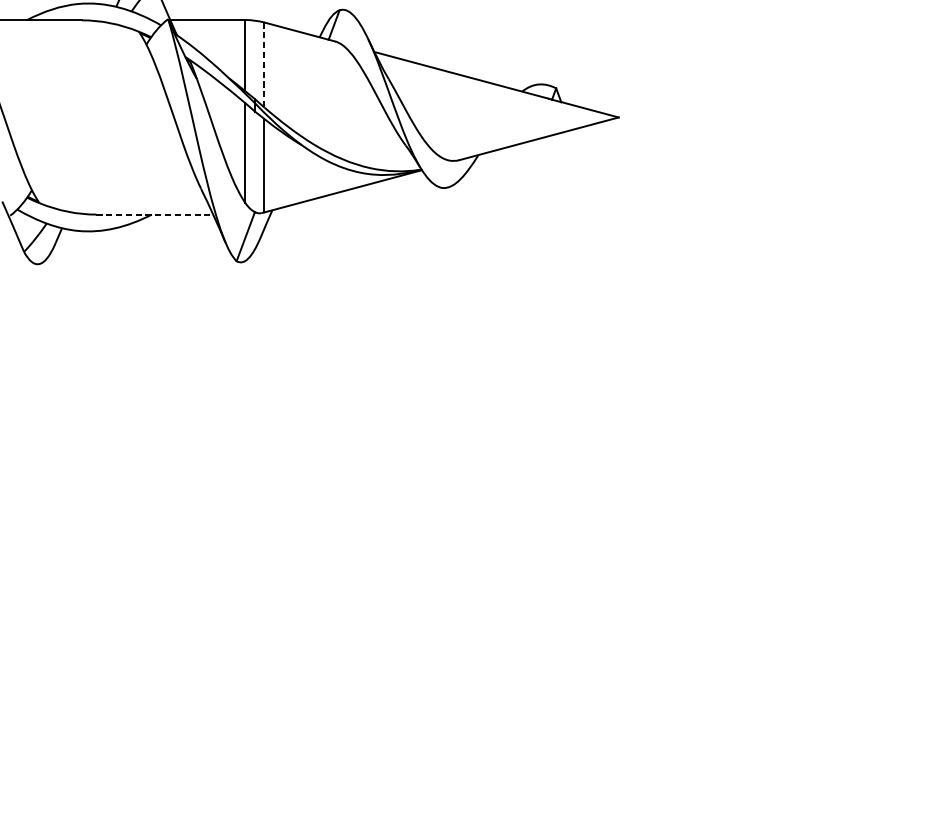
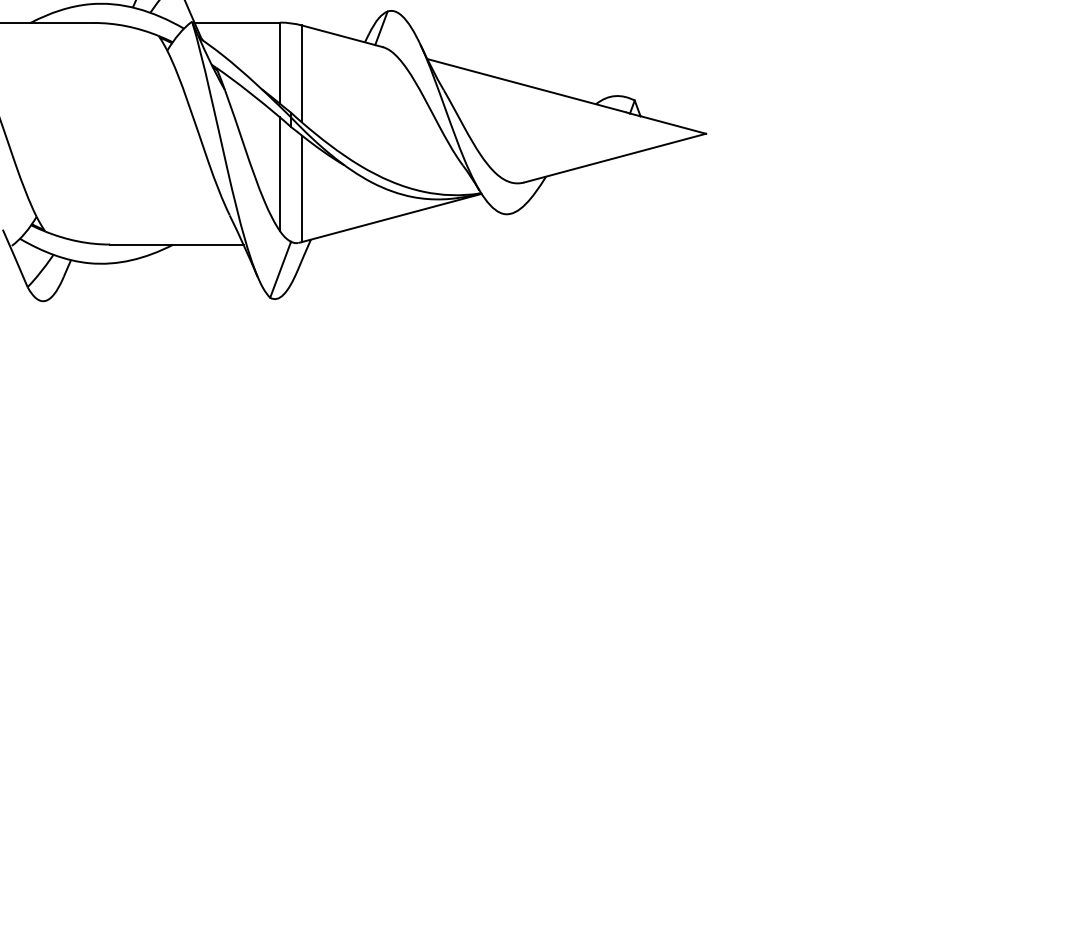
line: (264, 65) -> (301, 74), dashed -> solid
line: (154, 214) -> (176, 244), dashed -> solid

